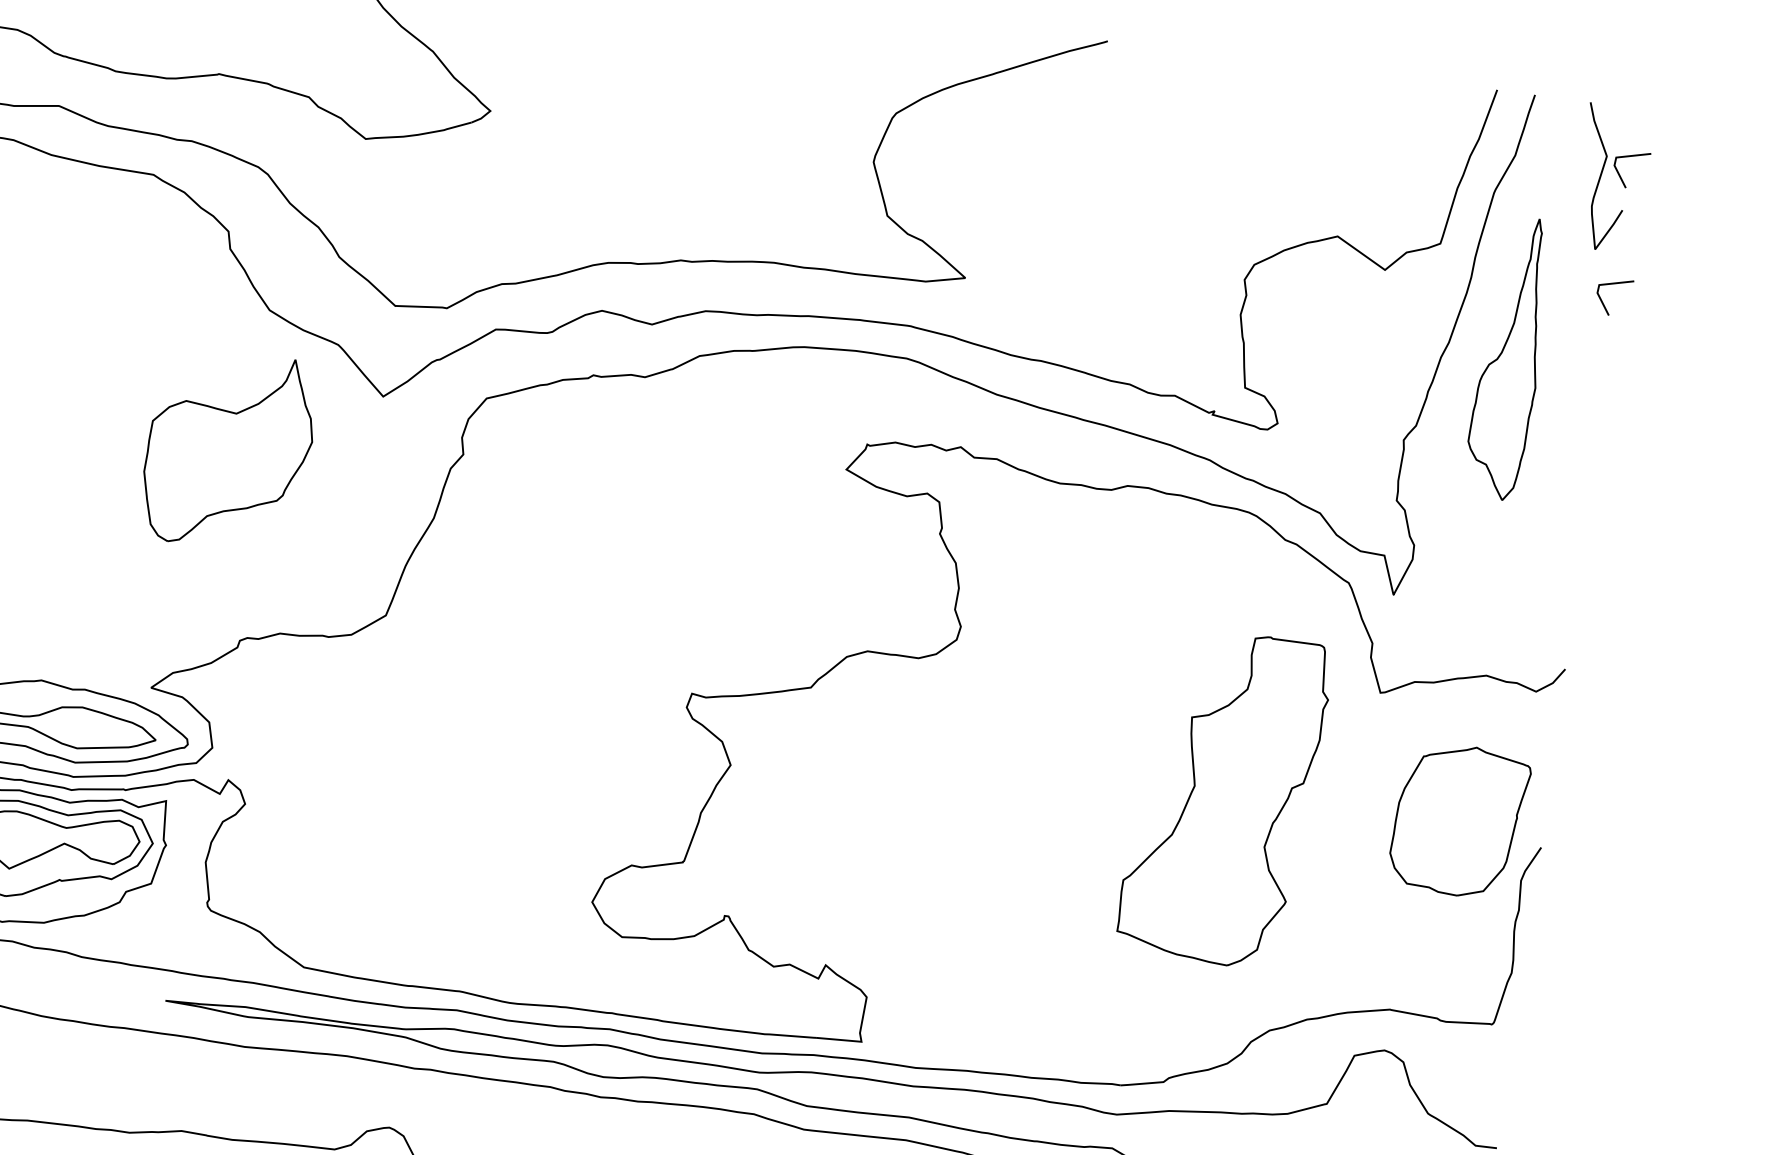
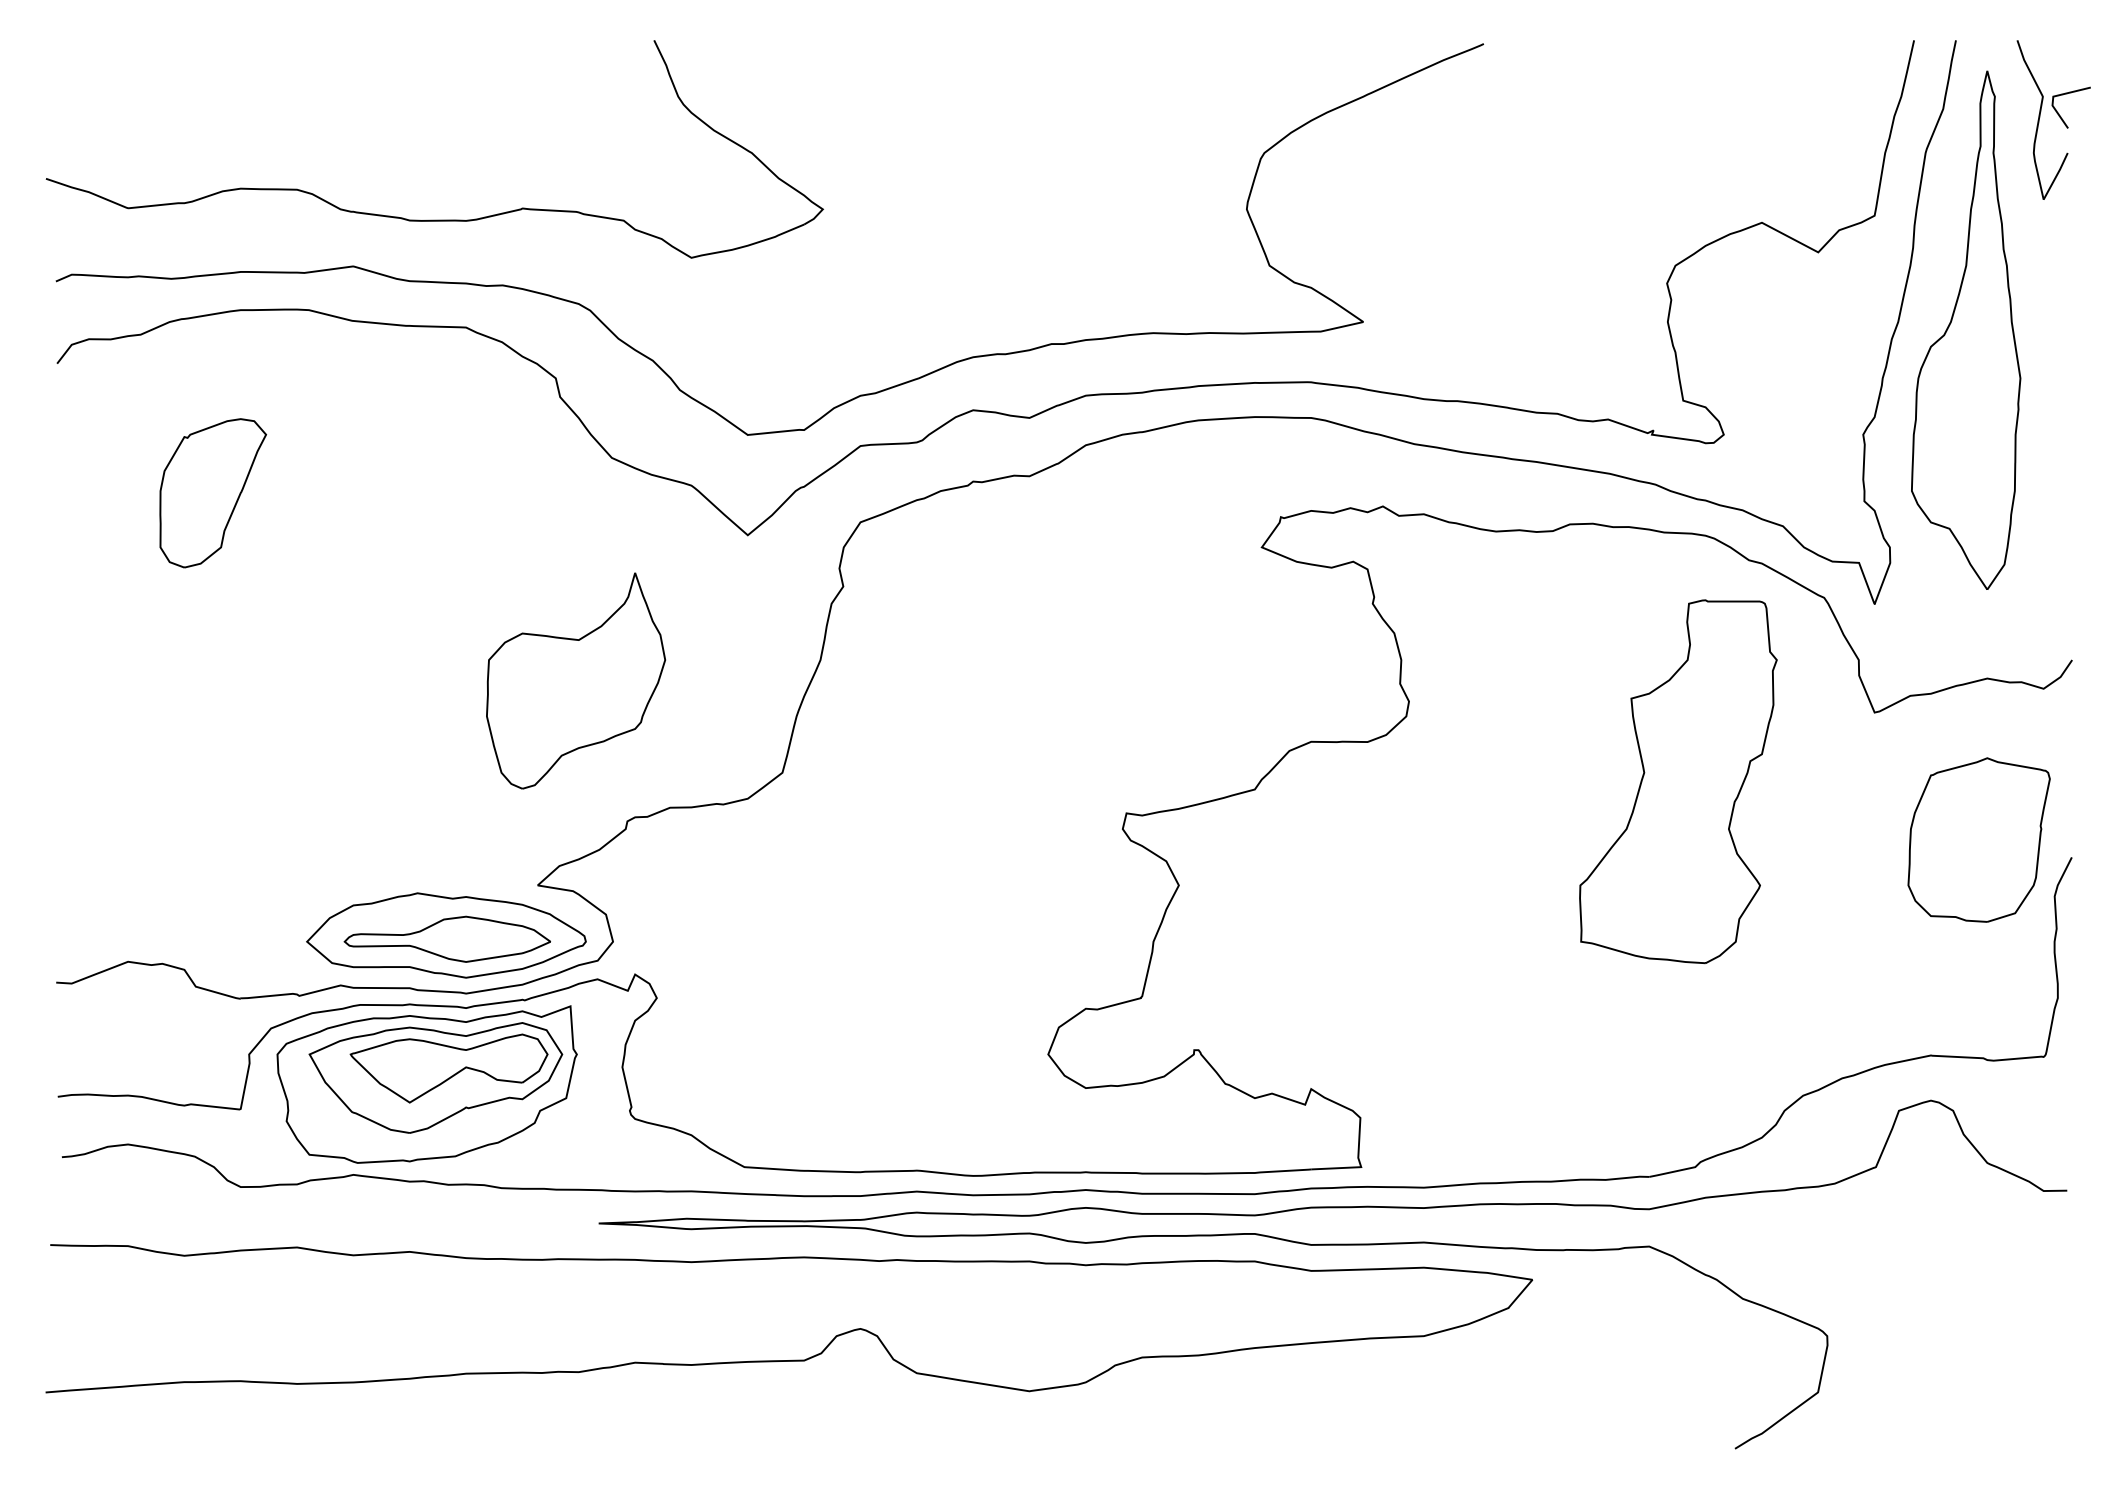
line: (1602, 301) -> (2059, 254), removed
part: (1509, 357) -> (1966, 329), size x1.67
part: (229, 449) -> (576, 680), moved
part: (1224, 797) -> (1678, 781), moved

